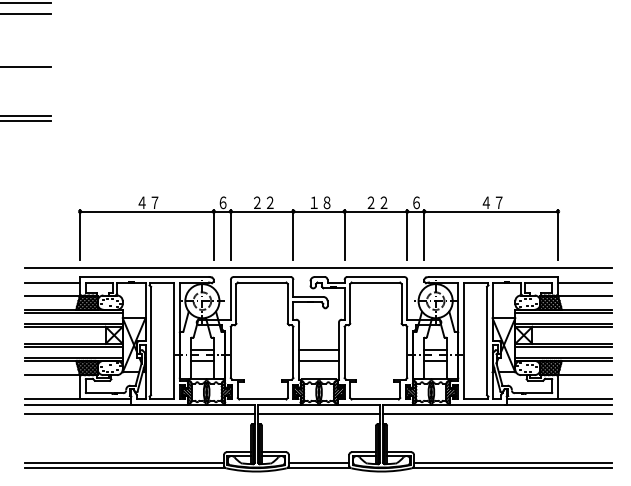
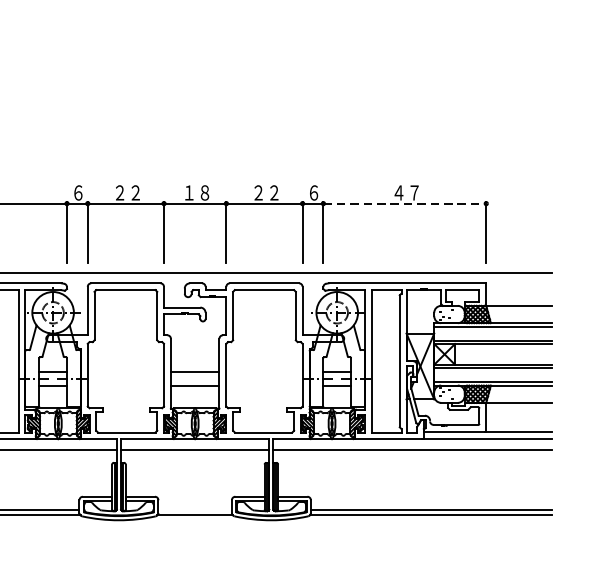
line: (491, 211) -> (405, 203), solid -> dashed
line: (584, 283) -> (518, 291), removed
line: (318, 462) -> (194, 509), removed

